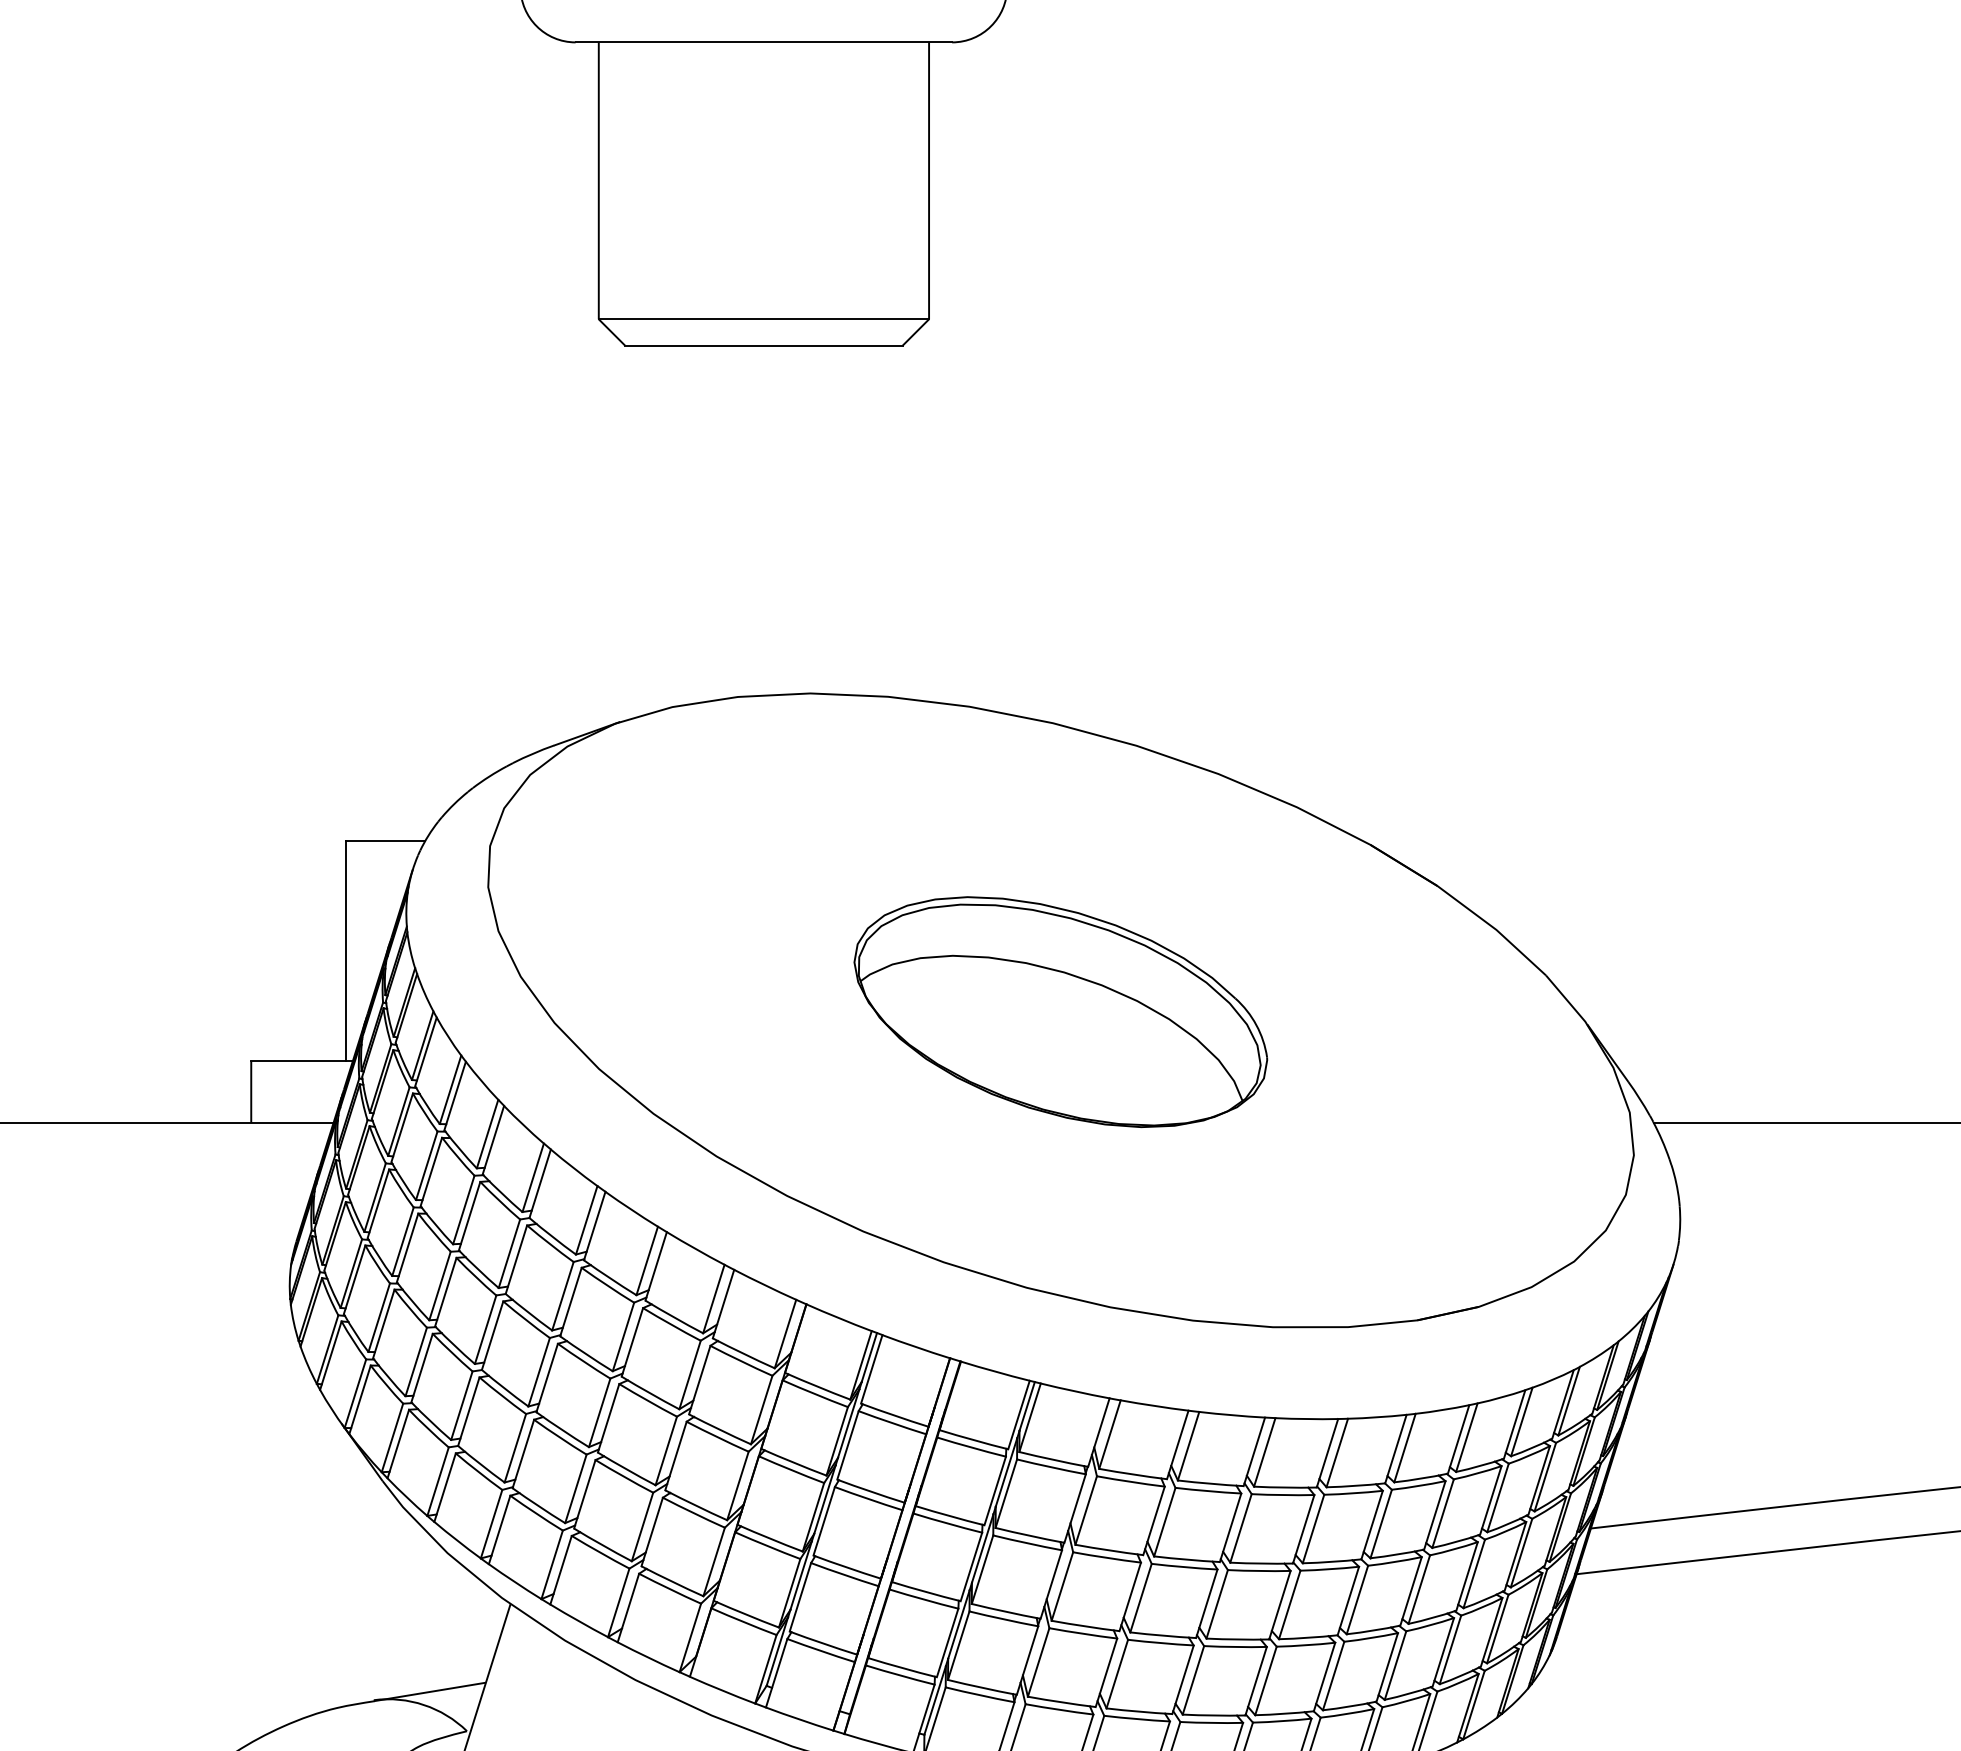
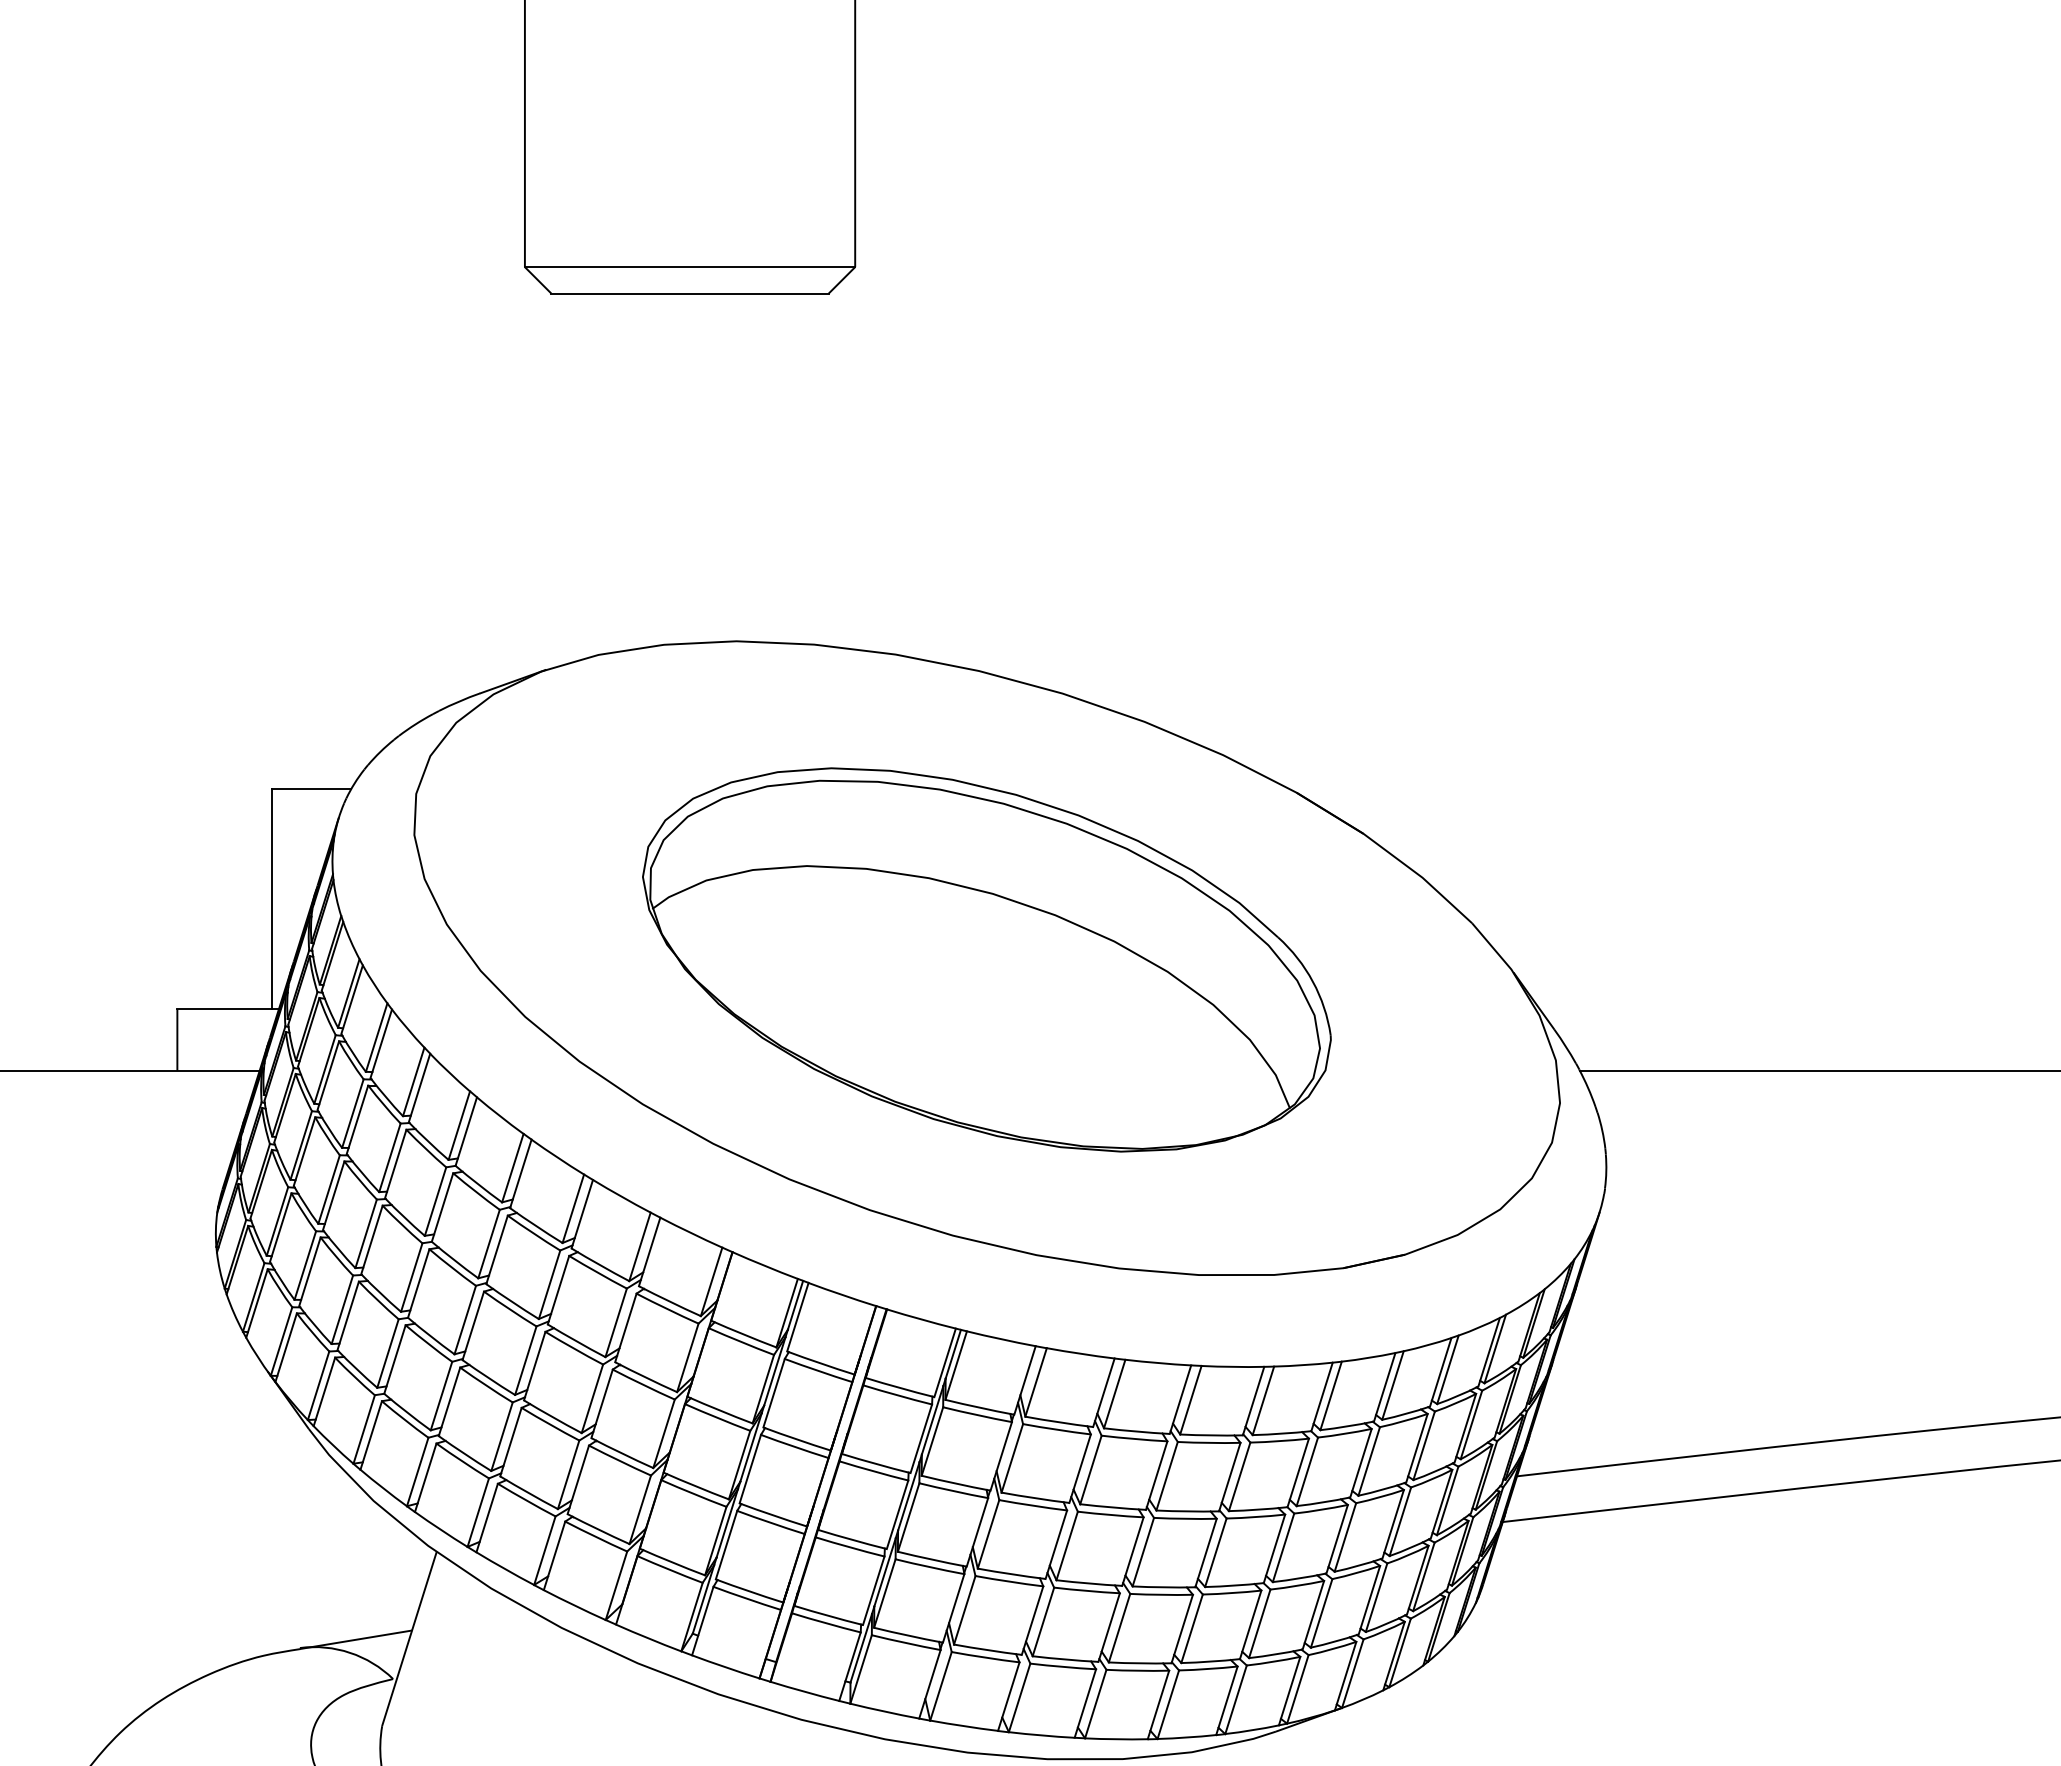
part: (1060, 1011) -> (986, 959), size x1.67

